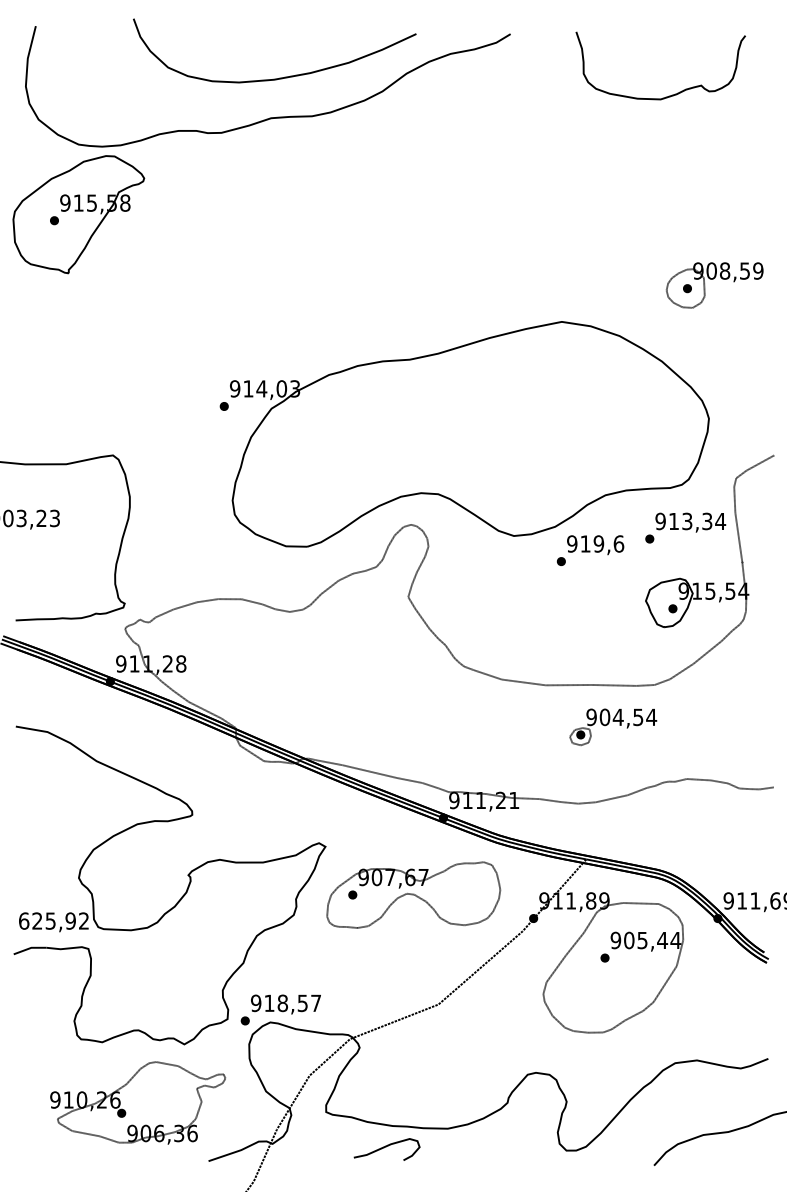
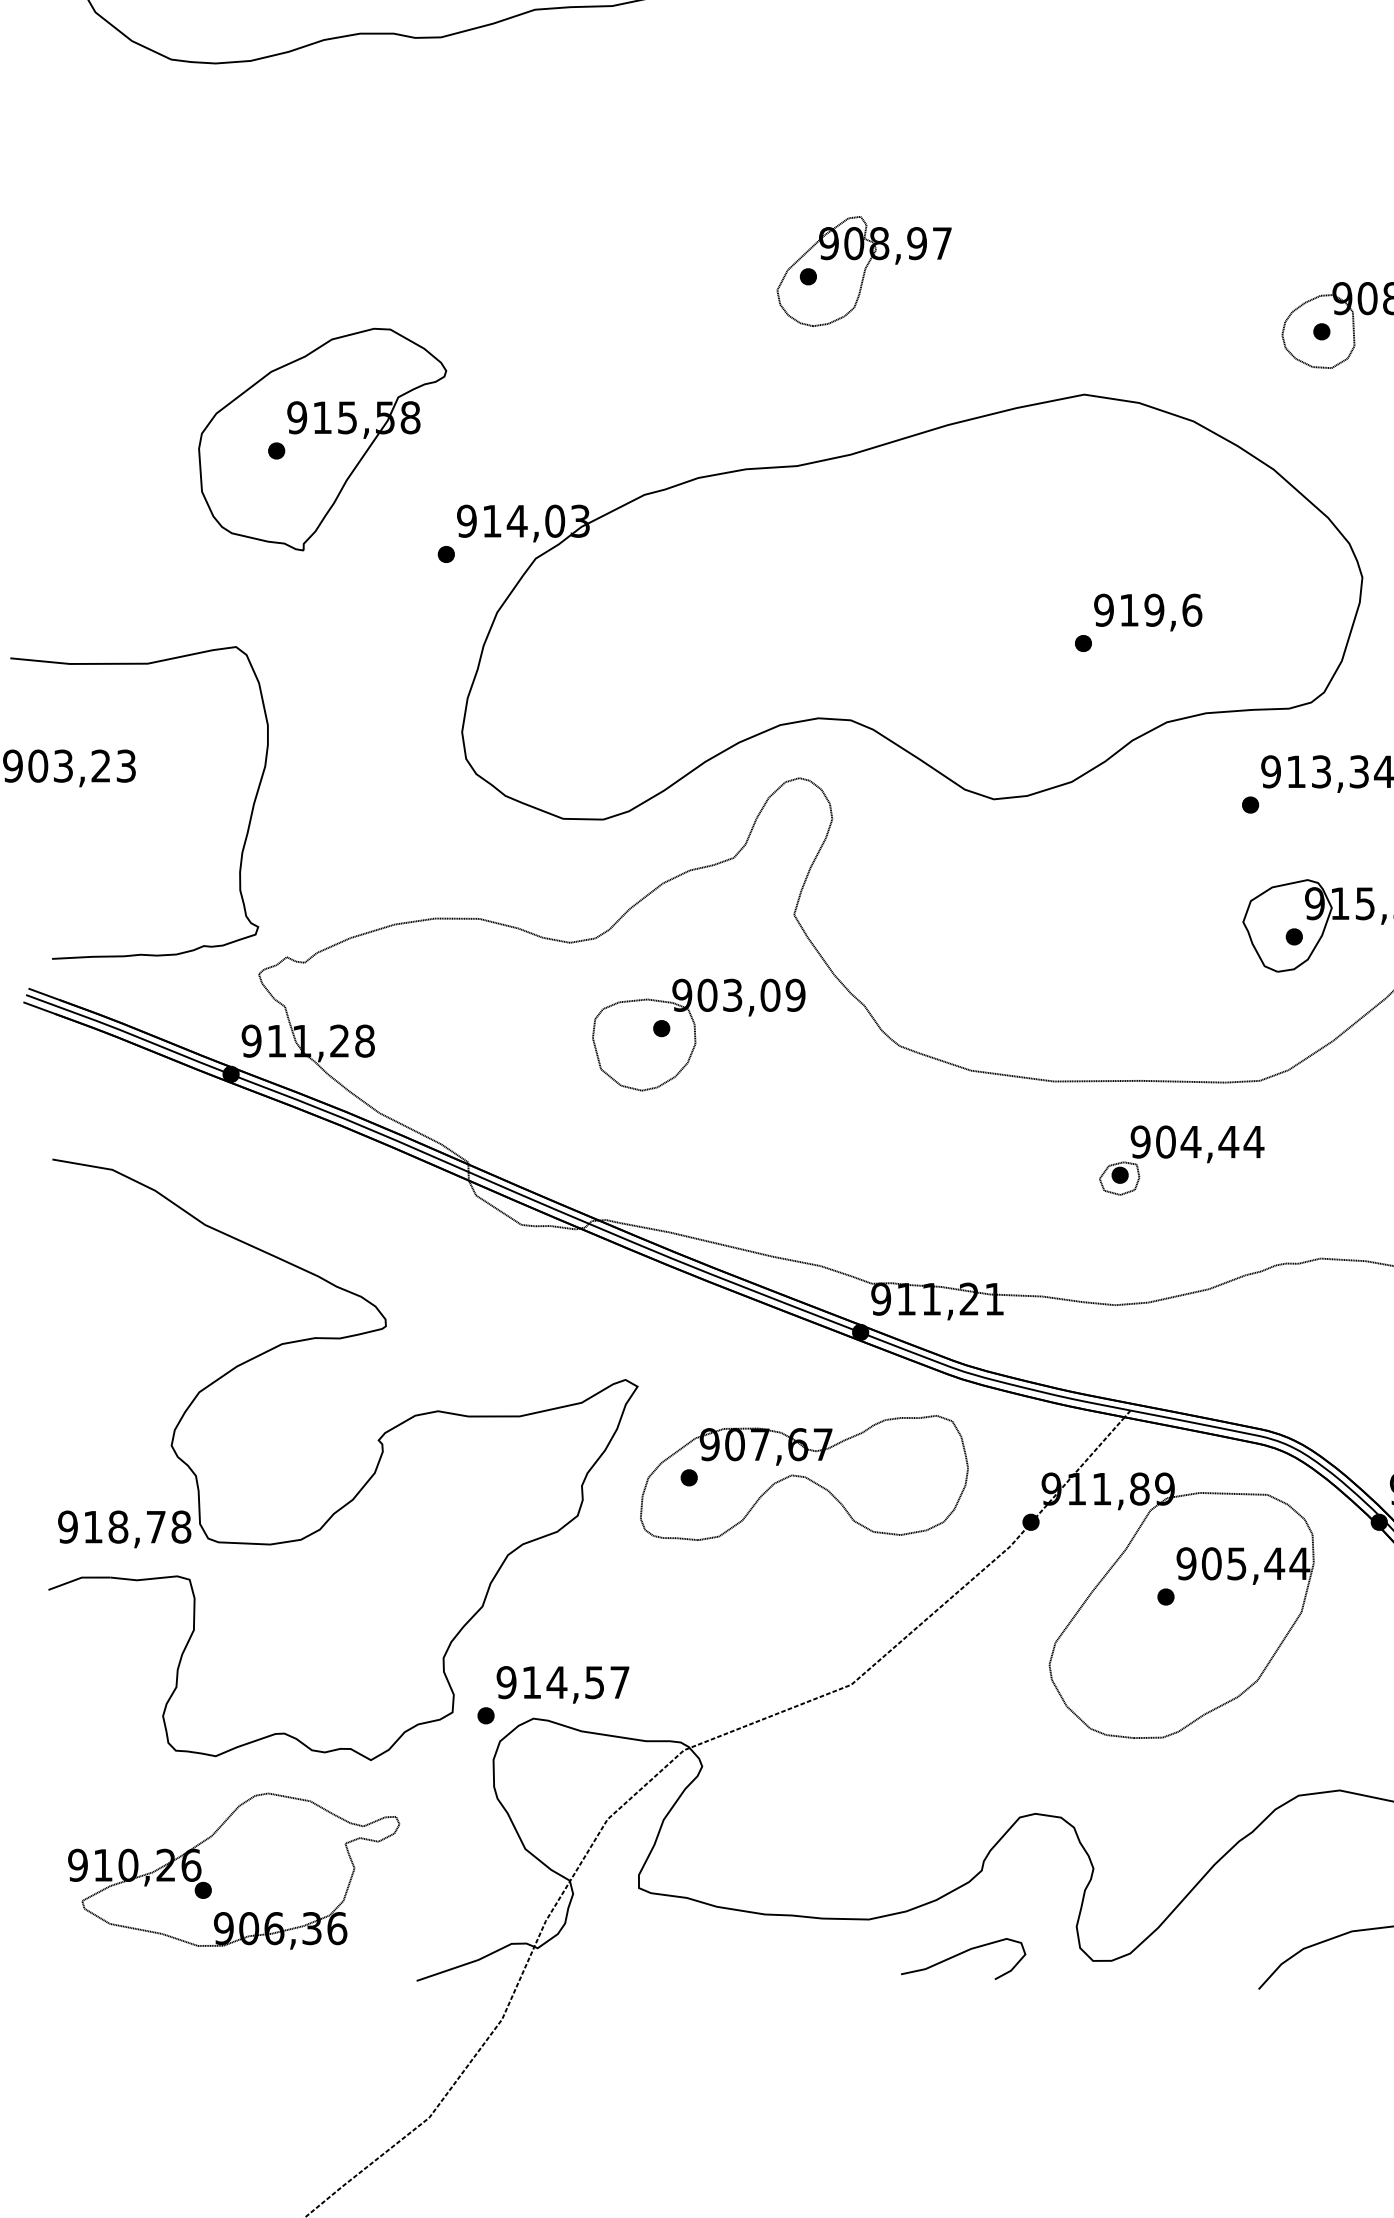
part: (78, 214) -> (322, 439), moved
part: (444, 256) -> (862, 271), added
text: (590, 550) -> (1138, 622), moved
part: (357, 660) -> (698, 1034), added
text: (637, 717) -> (1227, 1142), 904,54 -> 904,44
text: (53, 920) -> (123, 1525), 625,92 -> 918,78
text: (282, 1003) -> (556, 1682), 918,57 -> 914,57
part: (138, 1102) -> (235, 1869), moved
curve: (386, 1147) -> (962, 1955), moved

